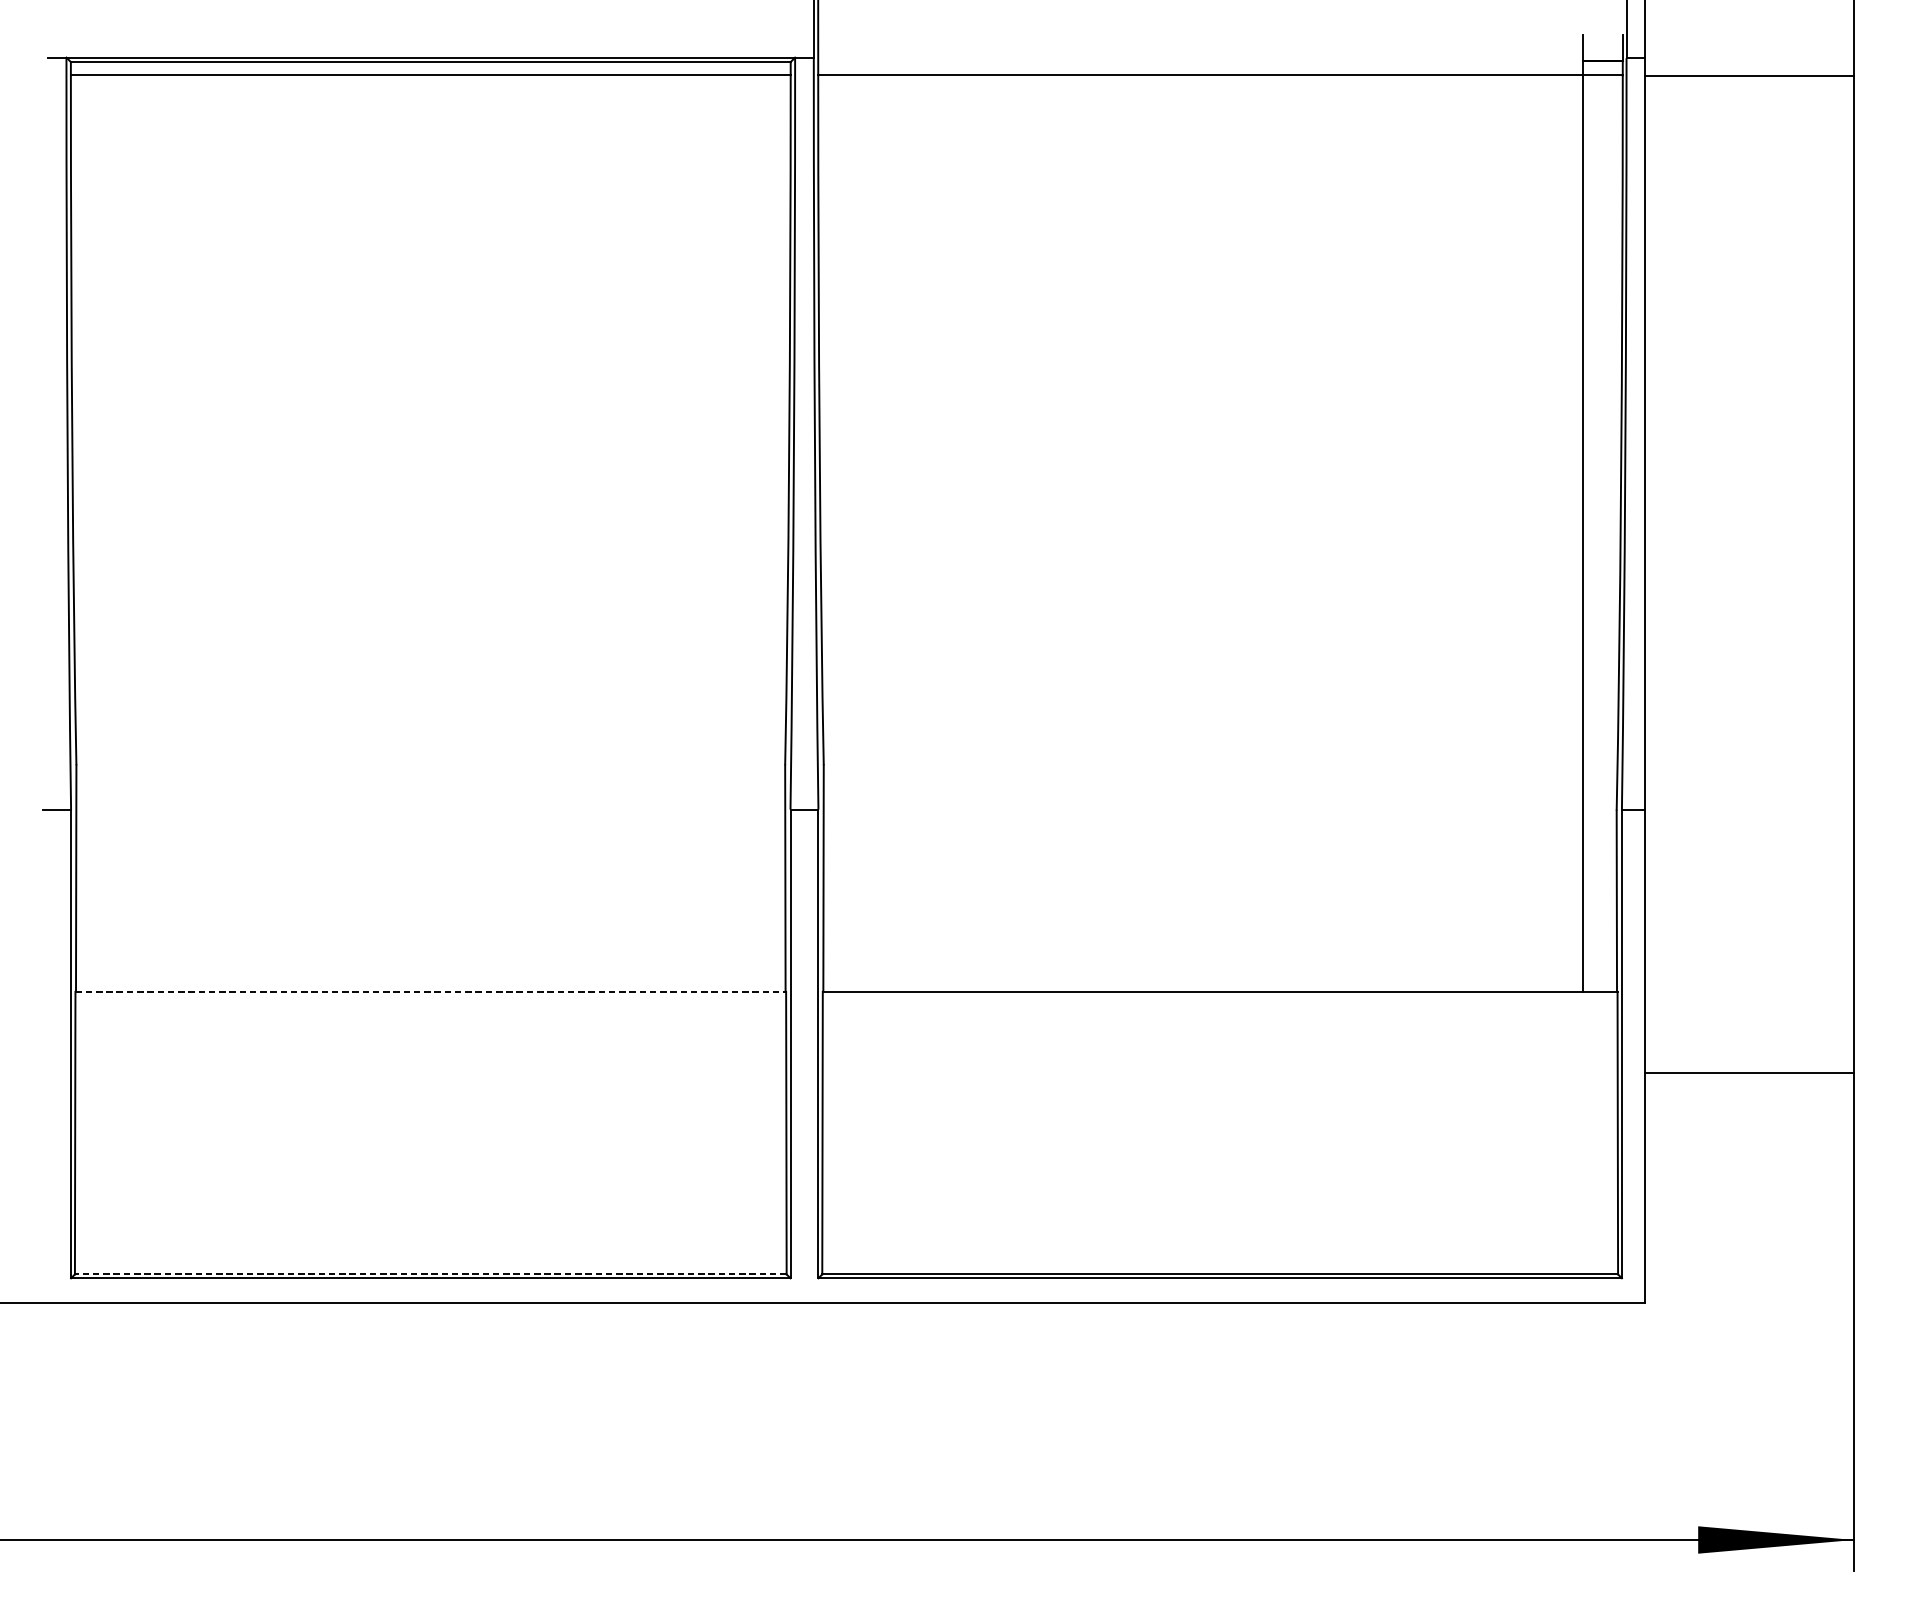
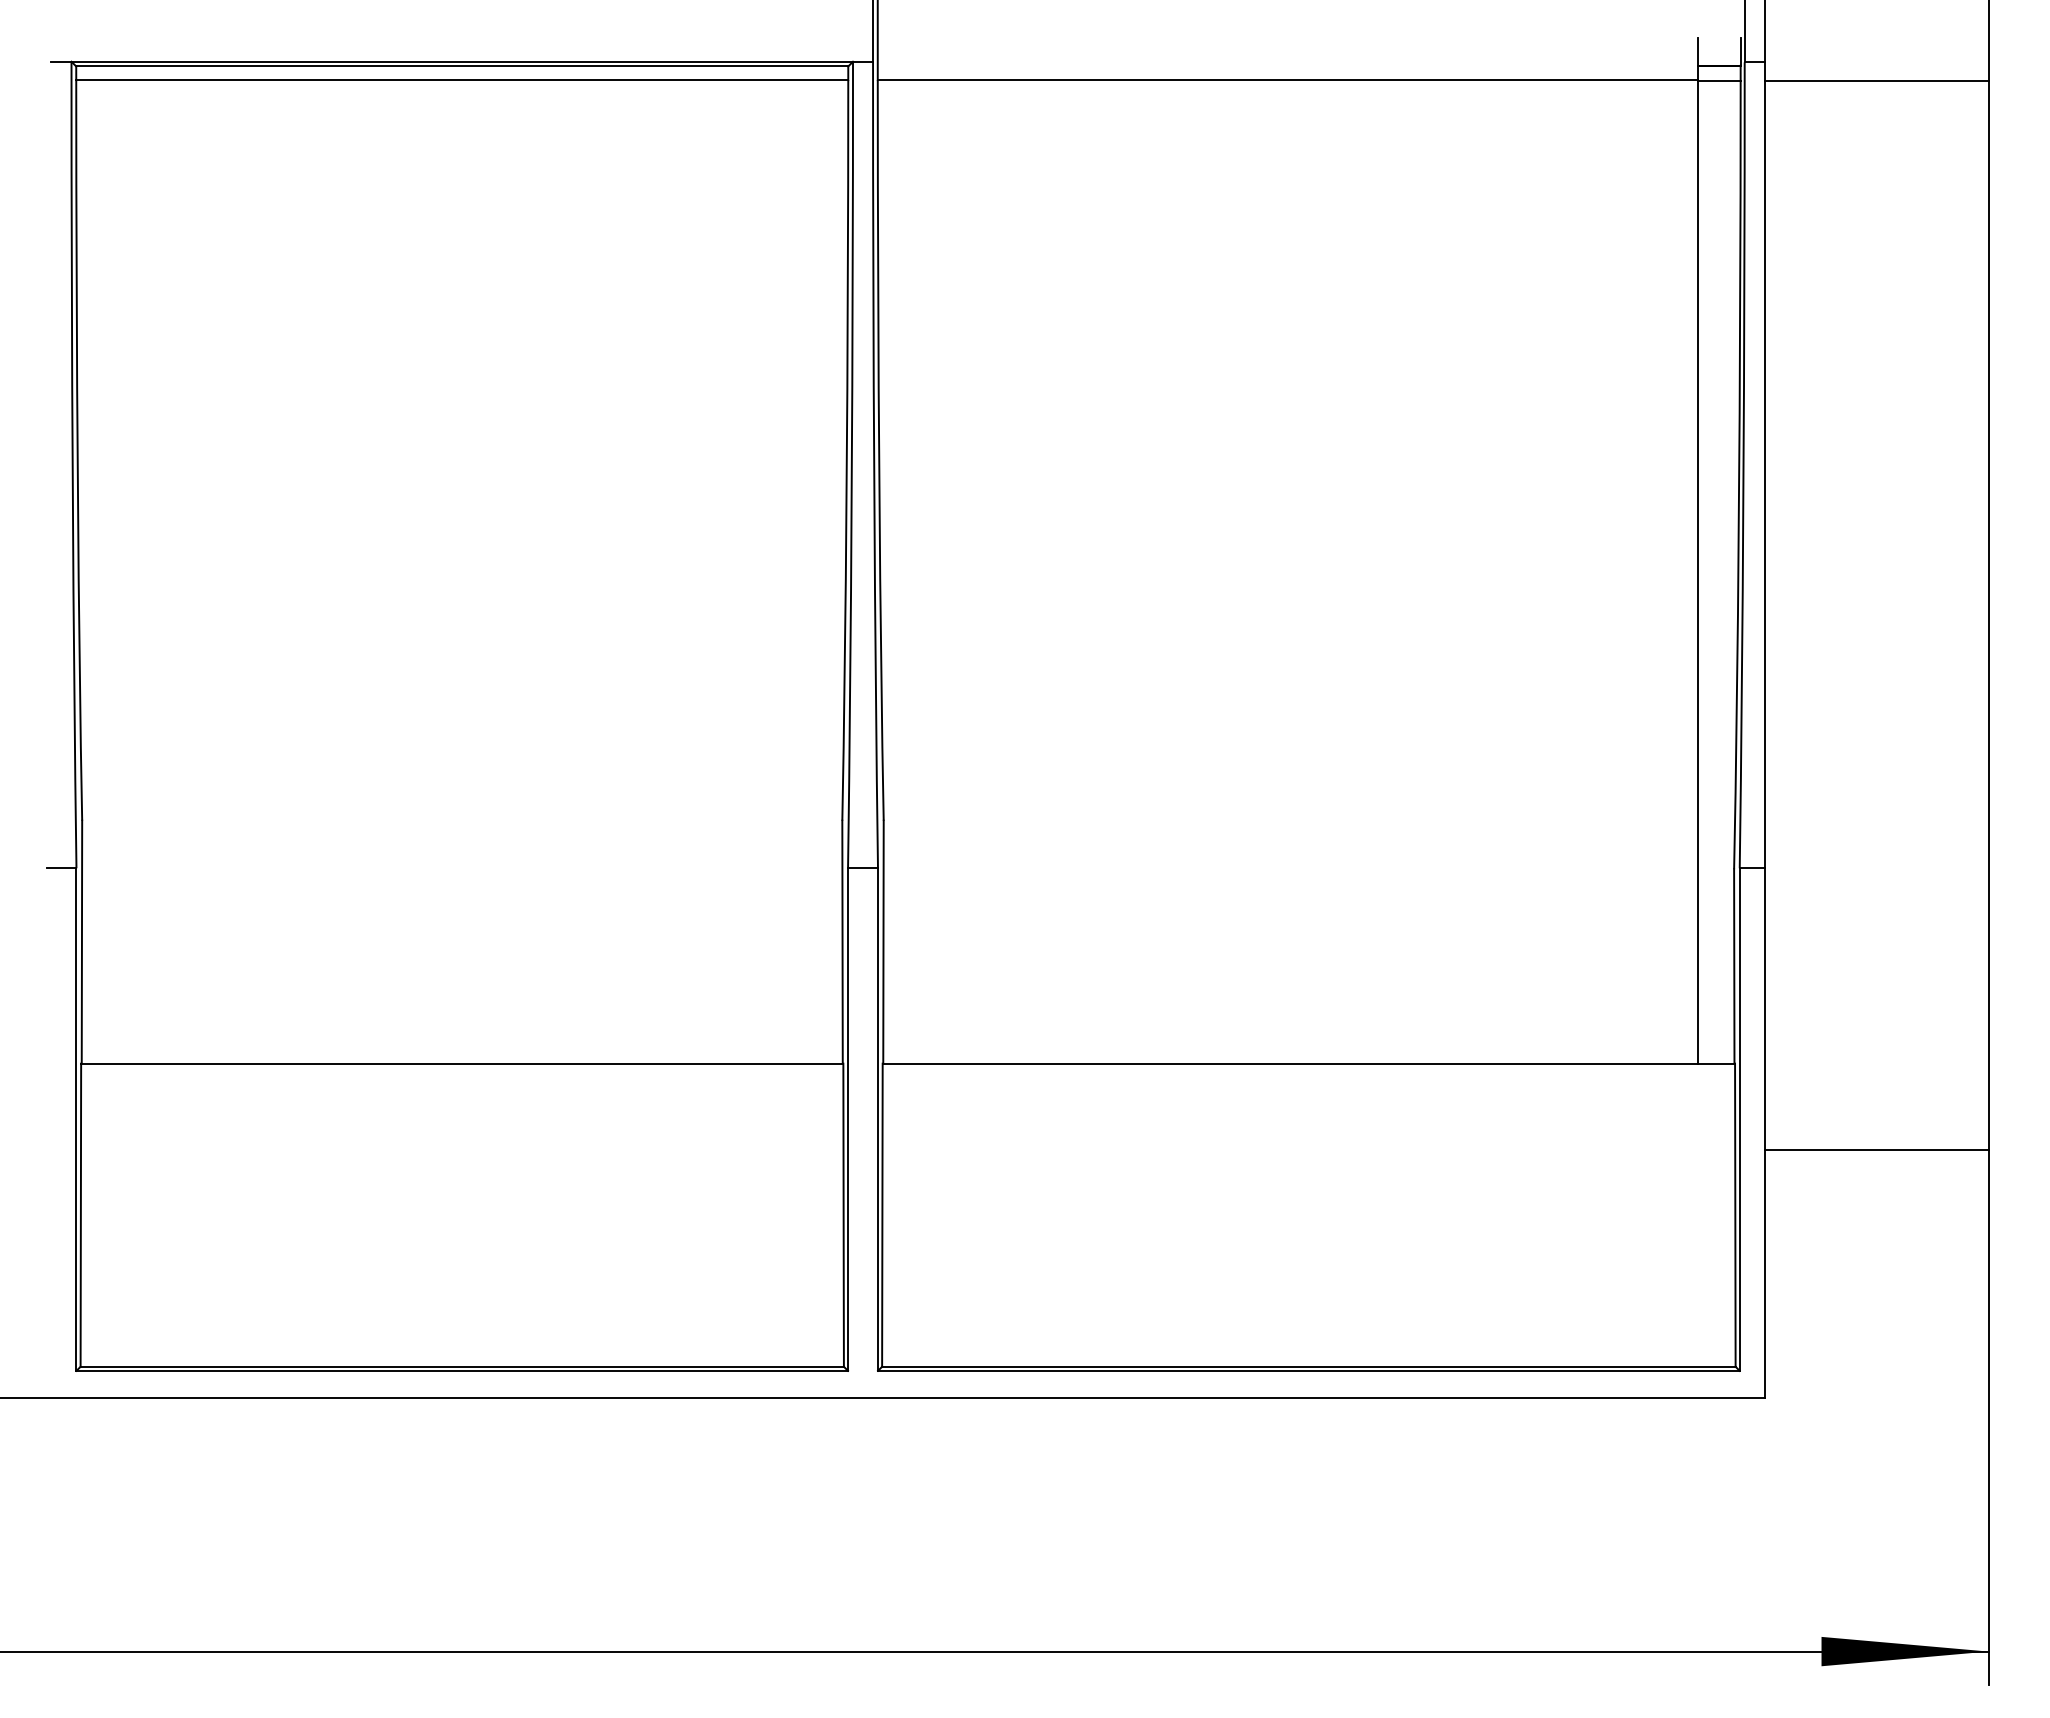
line: (431, 991) -> (462, 1063), dashed -> solid
line: (431, 1274) -> (462, 1366), dashed -> solid

